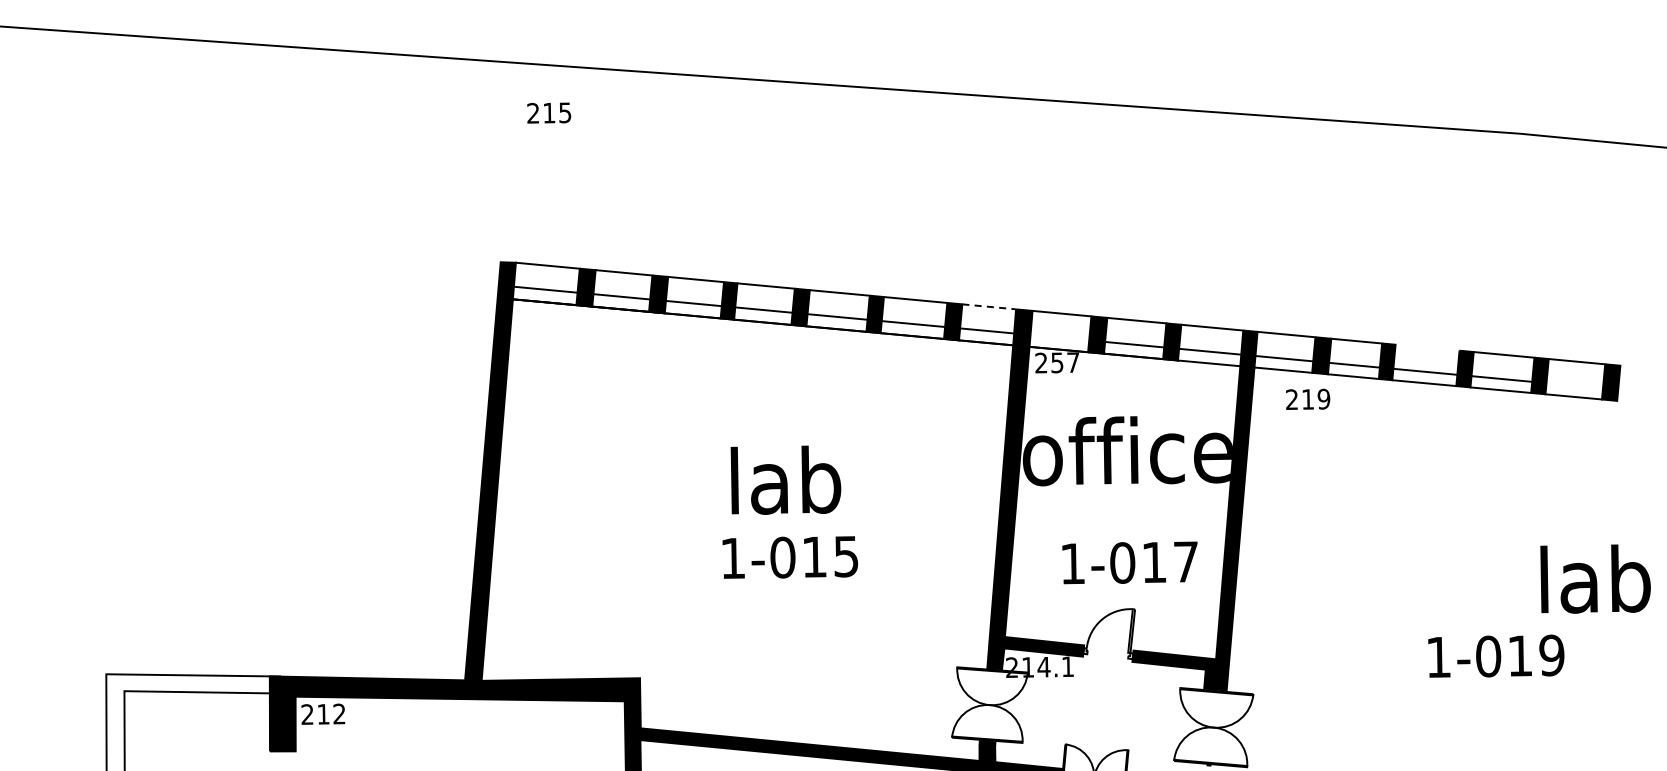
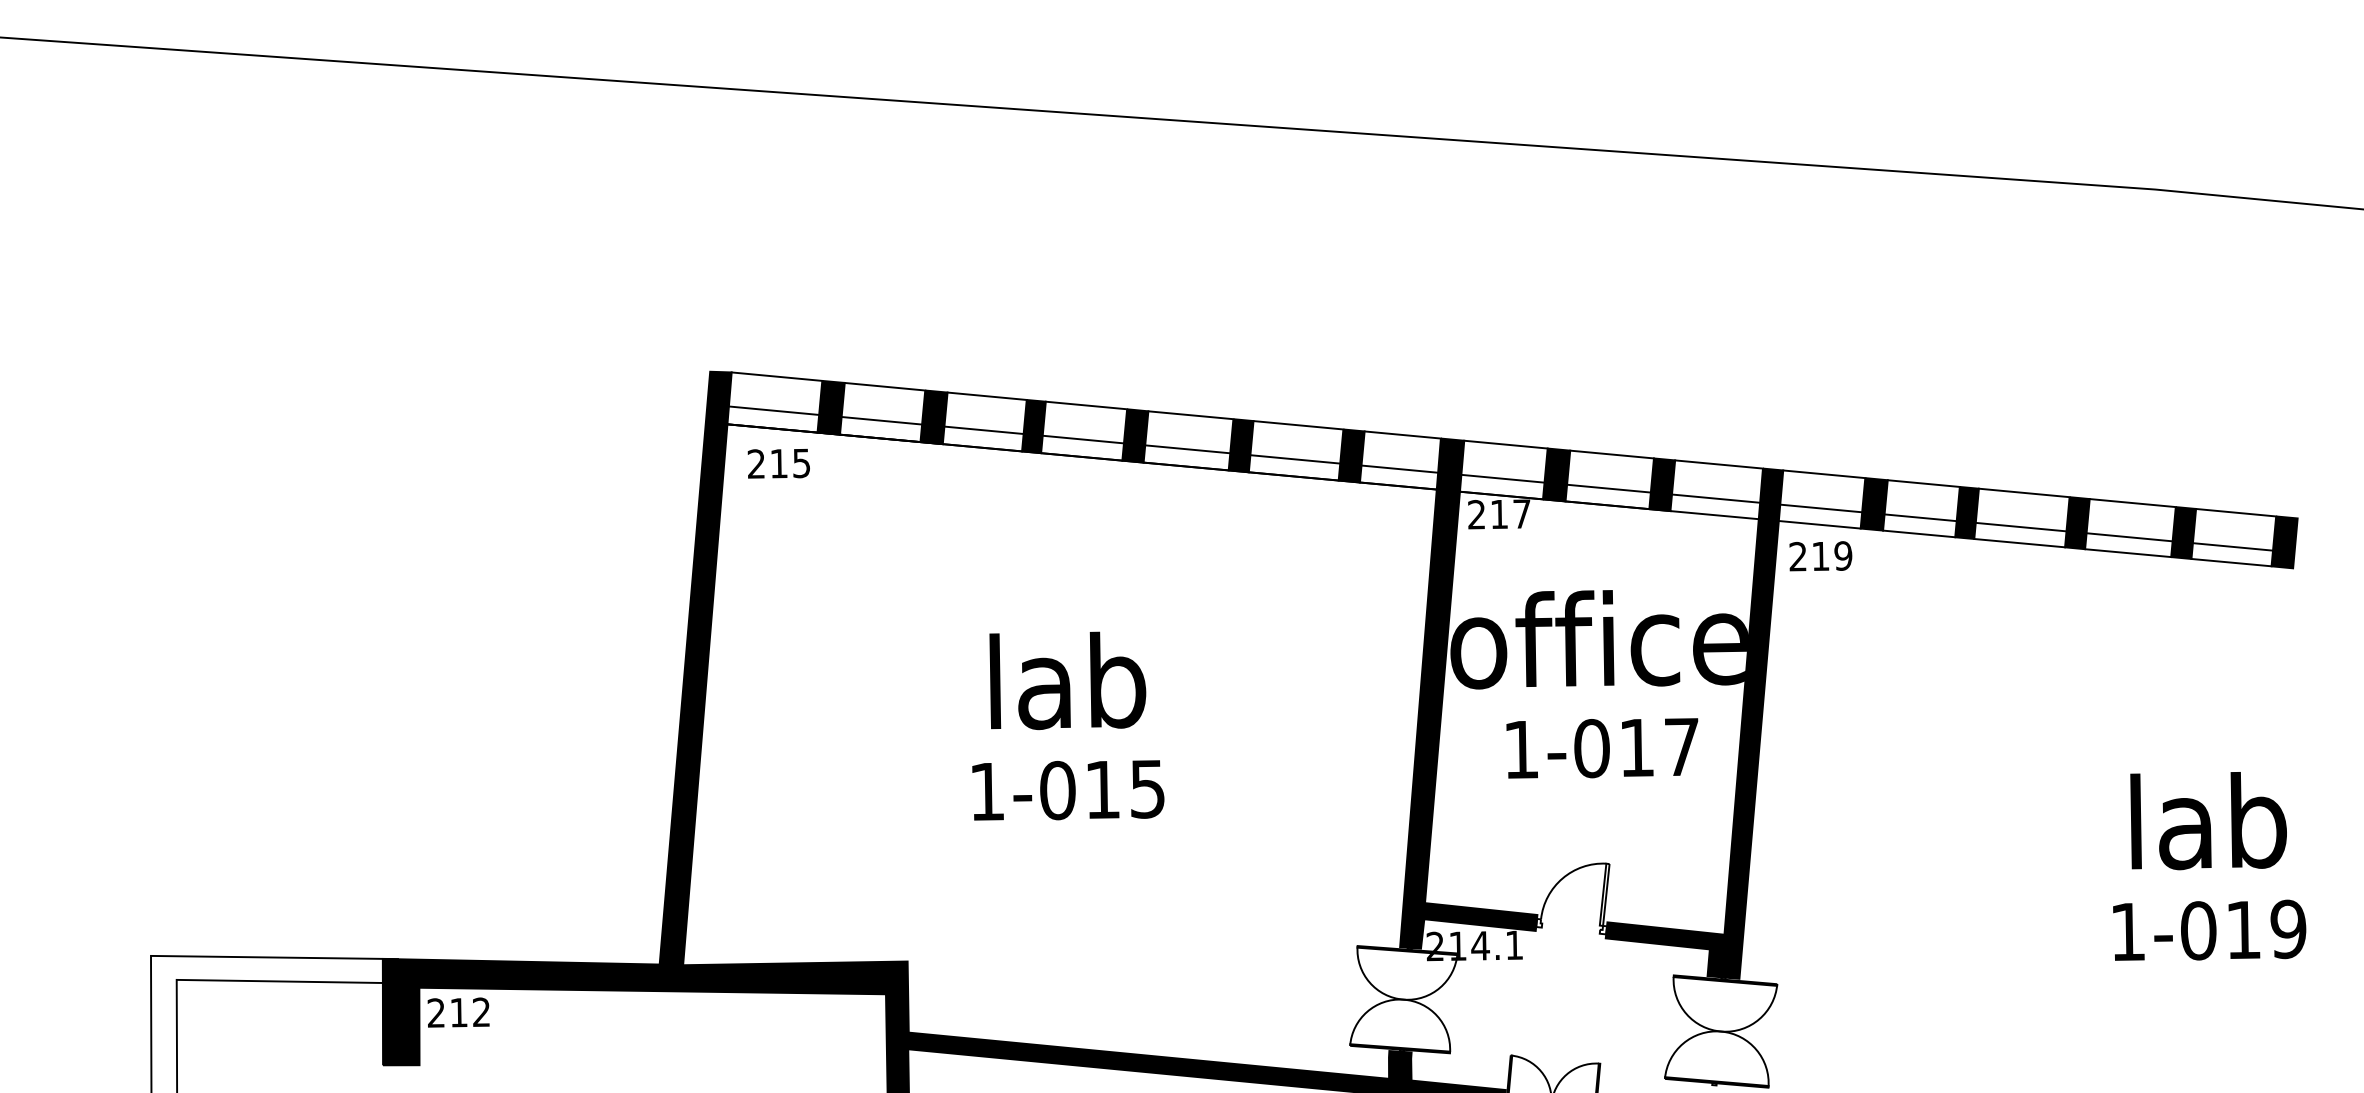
text: (549, 112) -> (779, 462), moved
line: (989, 306) -> (1403, 434), dashed -> solid
line: (1059, 337) -> (1502, 478), added
line: (1427, 347) -> (2024, 492), added
text: (1057, 362) -> (1499, 513), 257 -> 217
line: (1574, 385) -> (2232, 546), added
text: (1308, 398) -> (1821, 555), moved
text: (785, 479) -> (1067, 679), moved
text: (790, 557) -> (1068, 790), moved
text: (1129, 562) -> (1601, 747), moved
text: (1595, 578) -> (2208, 820), moved
text: (1496, 655) -> (2209, 929), moved

